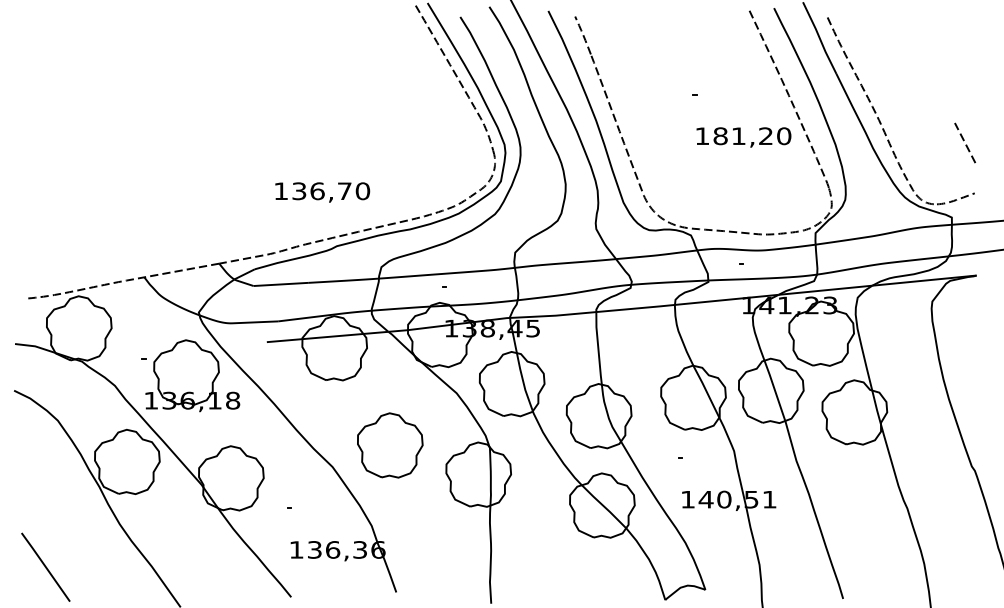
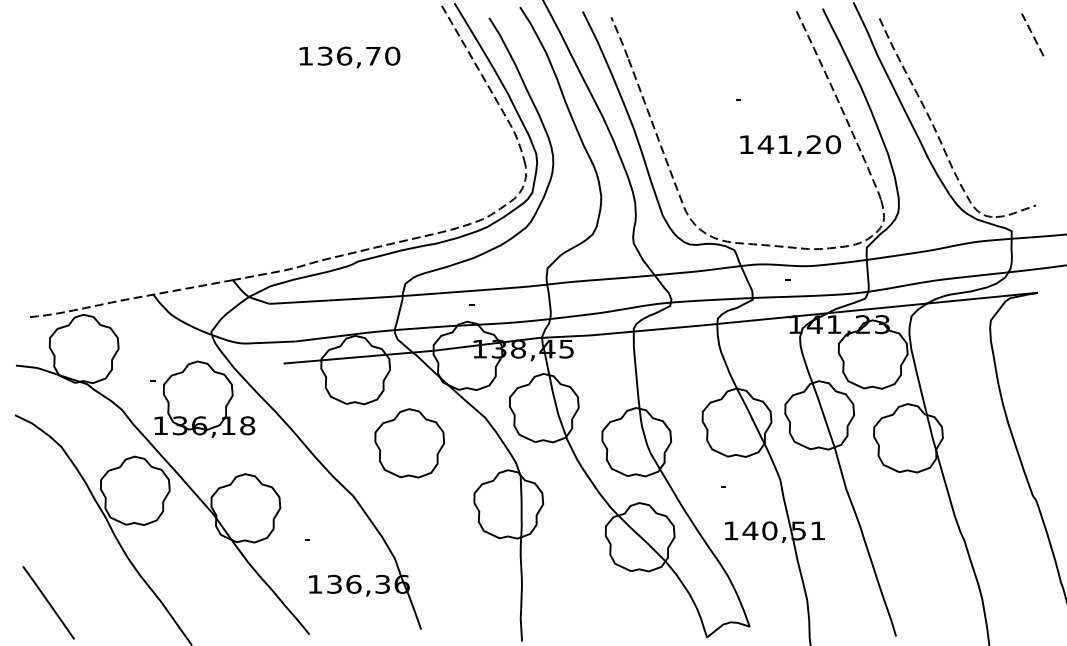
text: (720, 136) -> (765, 144), 181,20 -> 141,20
line: (964, 140) -> (1032, 32), moved
text: (322, 192) -> (349, 57), moved
part: (390, 445) -> (409, 443), moved

